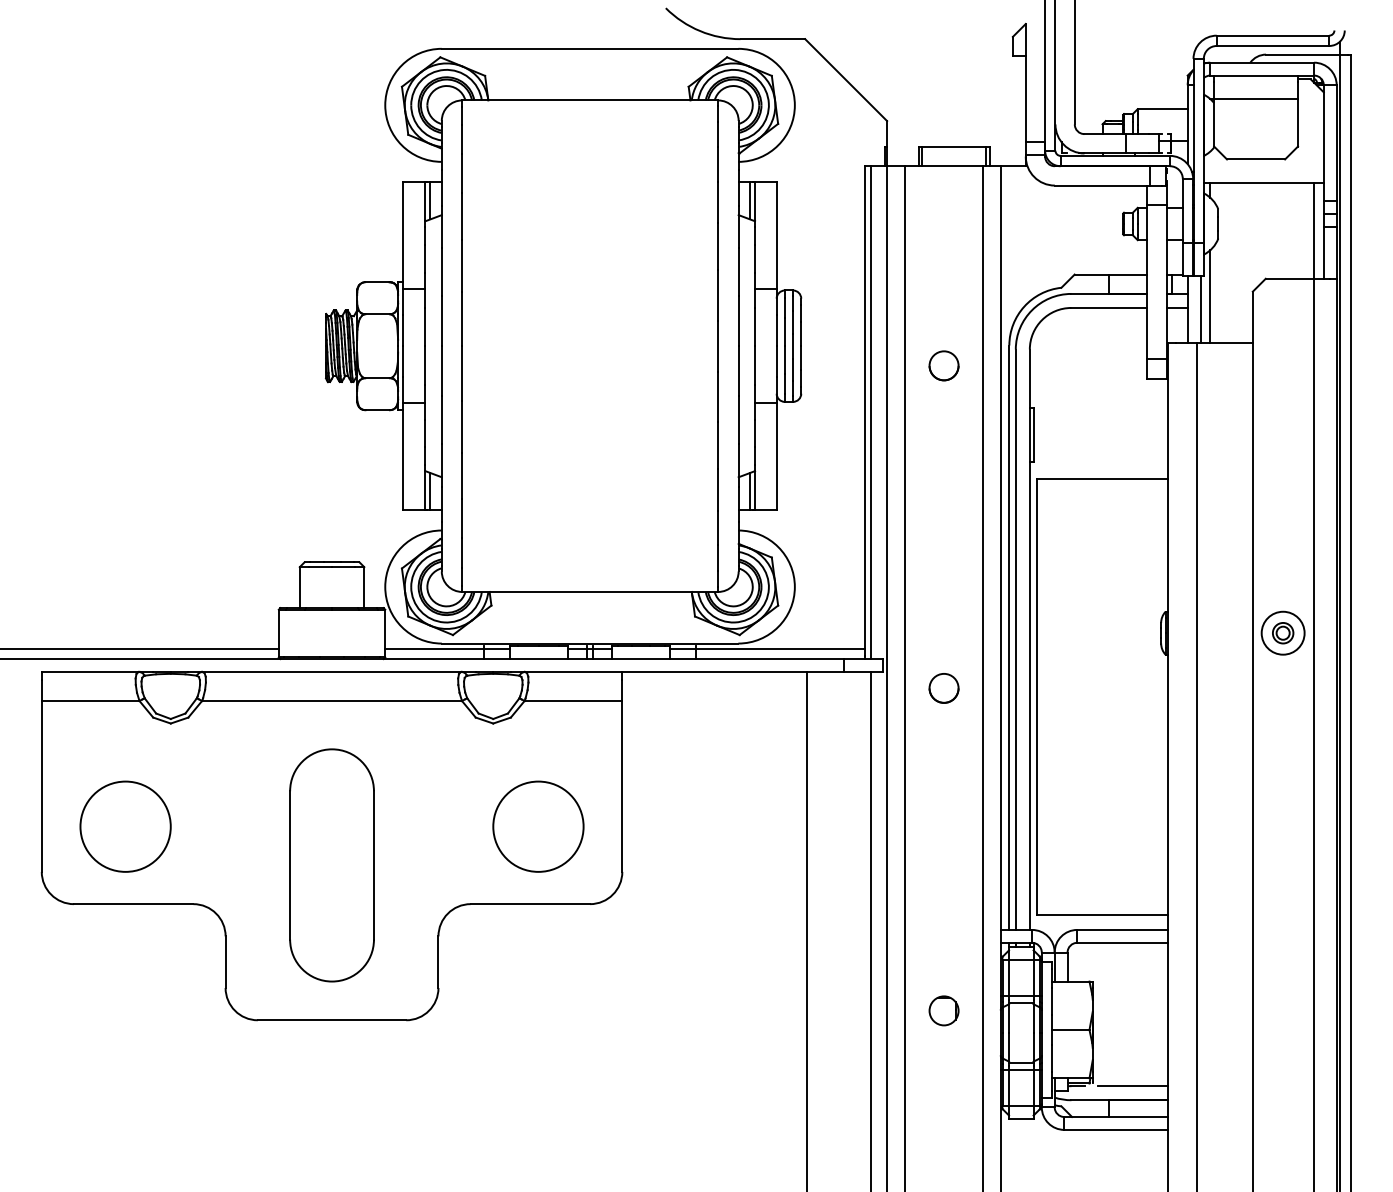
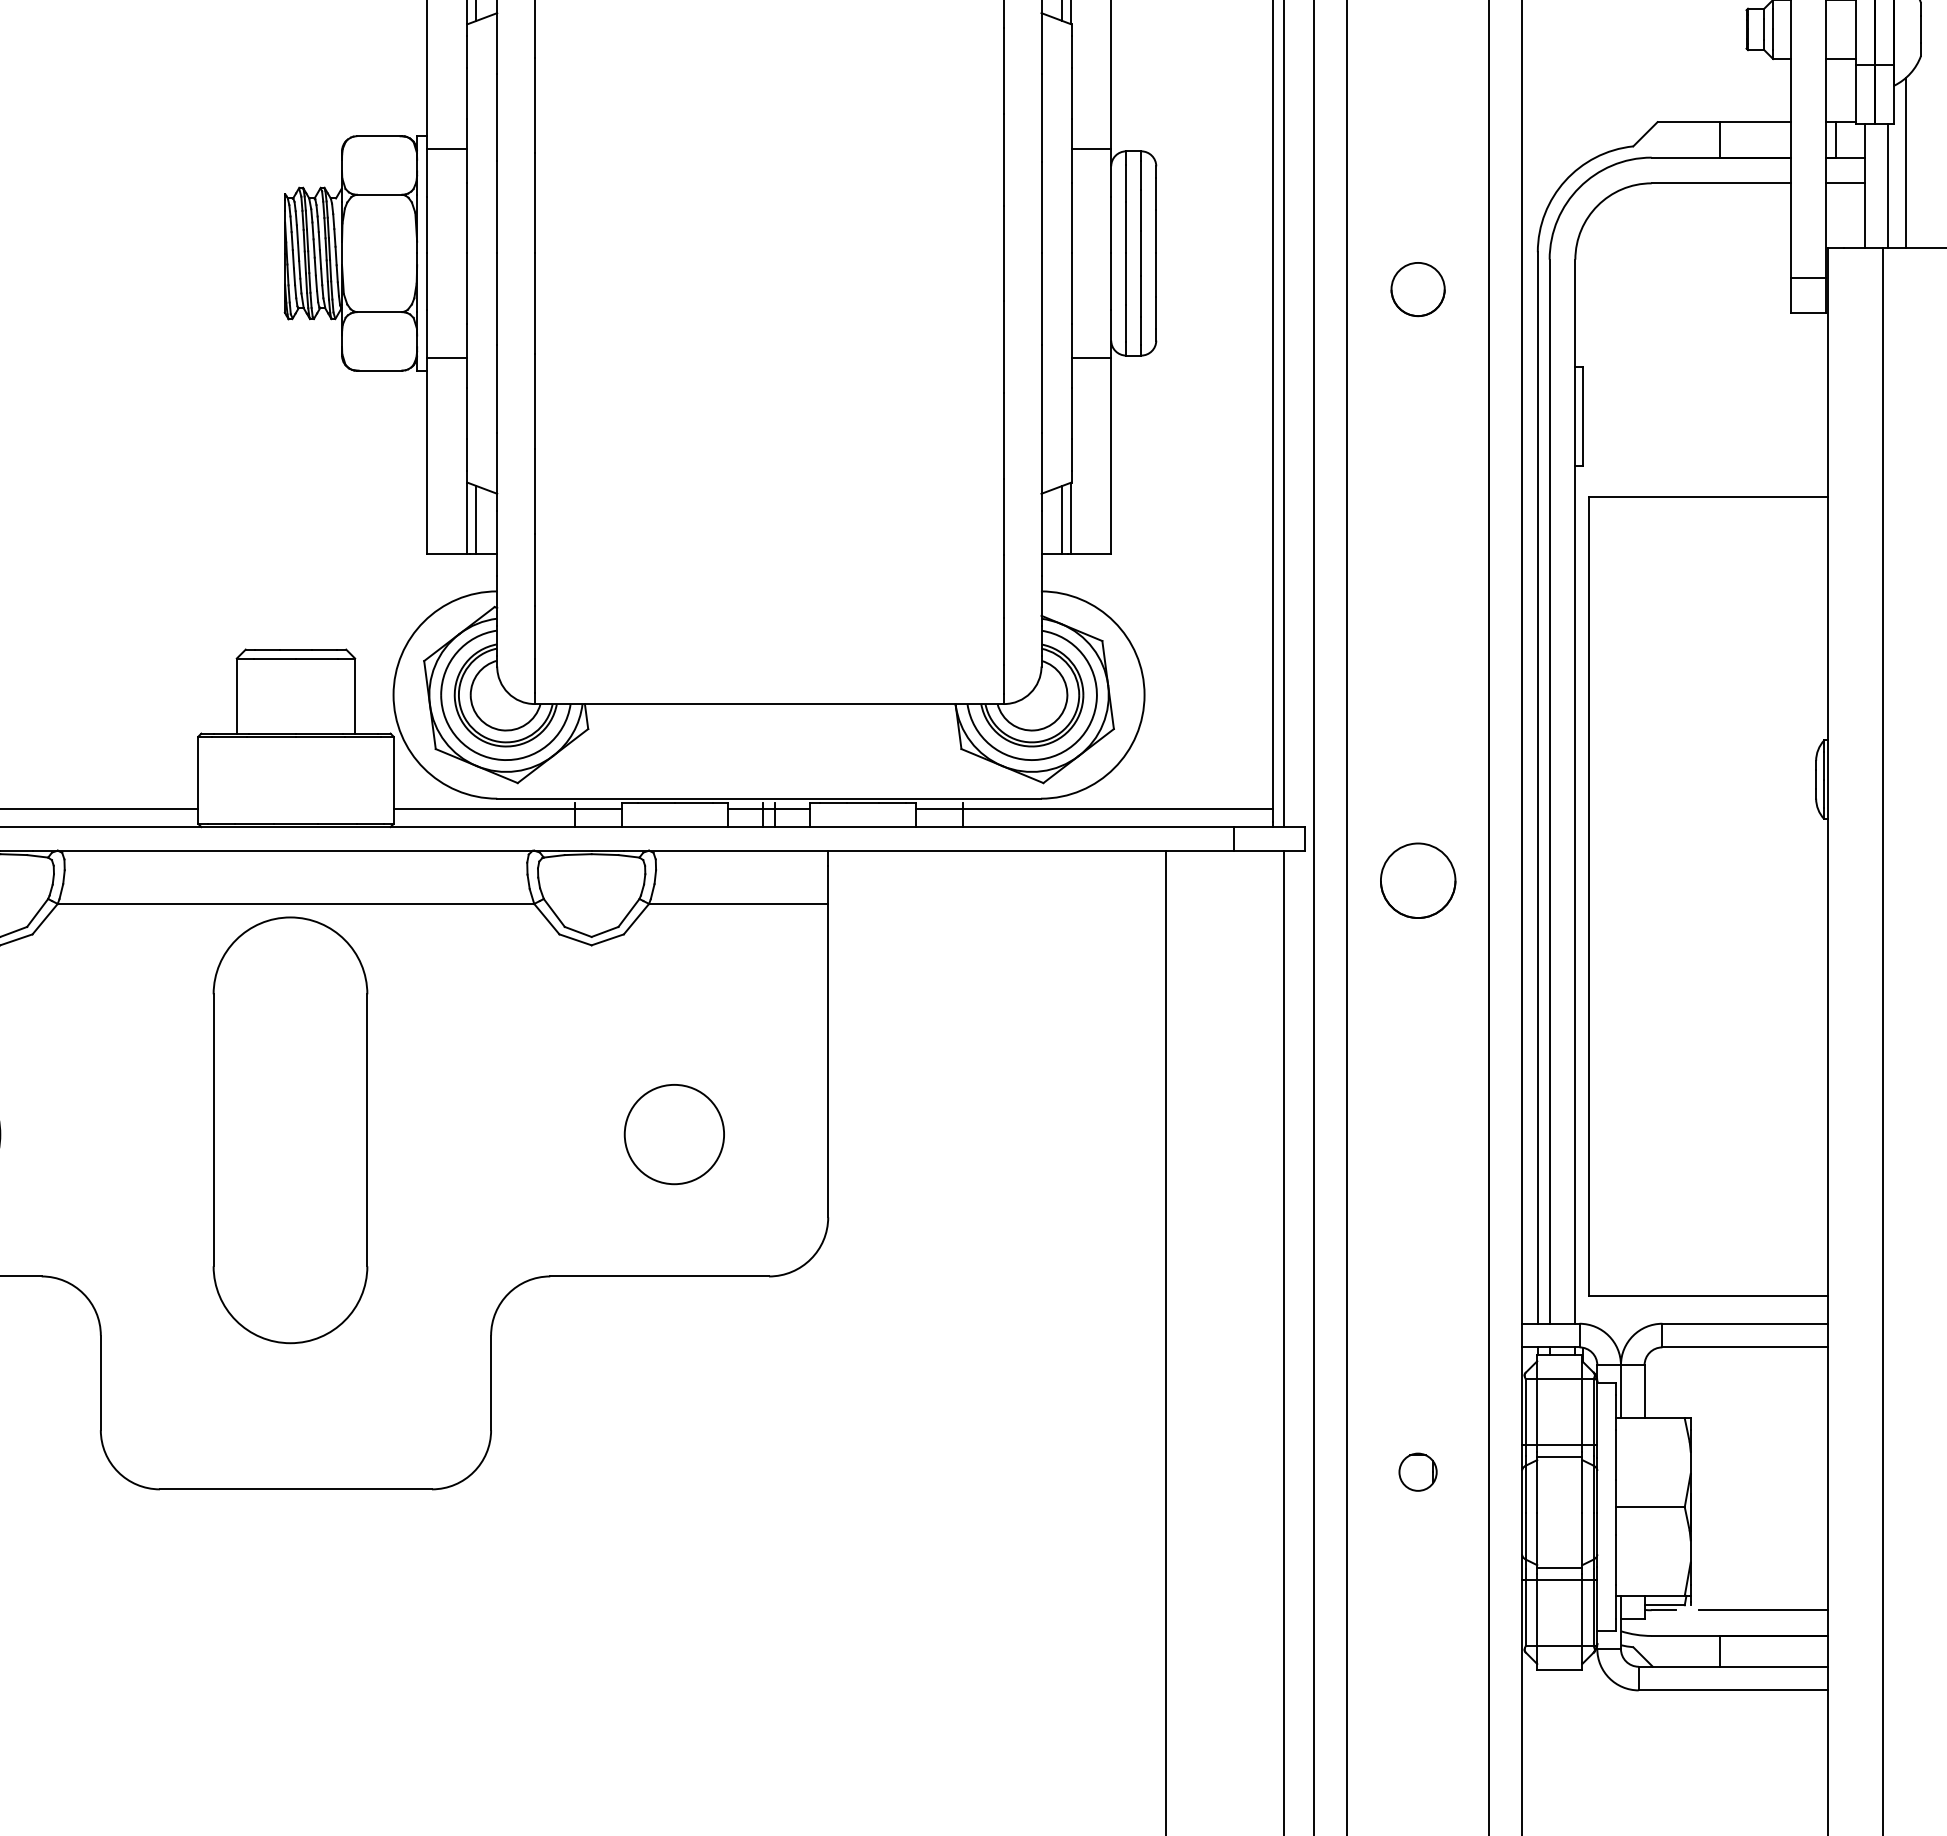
circle: (943, 688) -> (1417, 881), size x1.4
circle: (538, 826) -> (674, 1134), size x0.6
part: (331, 865) -> (289, 1130), moved
circle: (943, 1010) -> (1417, 1471), size x0.7

